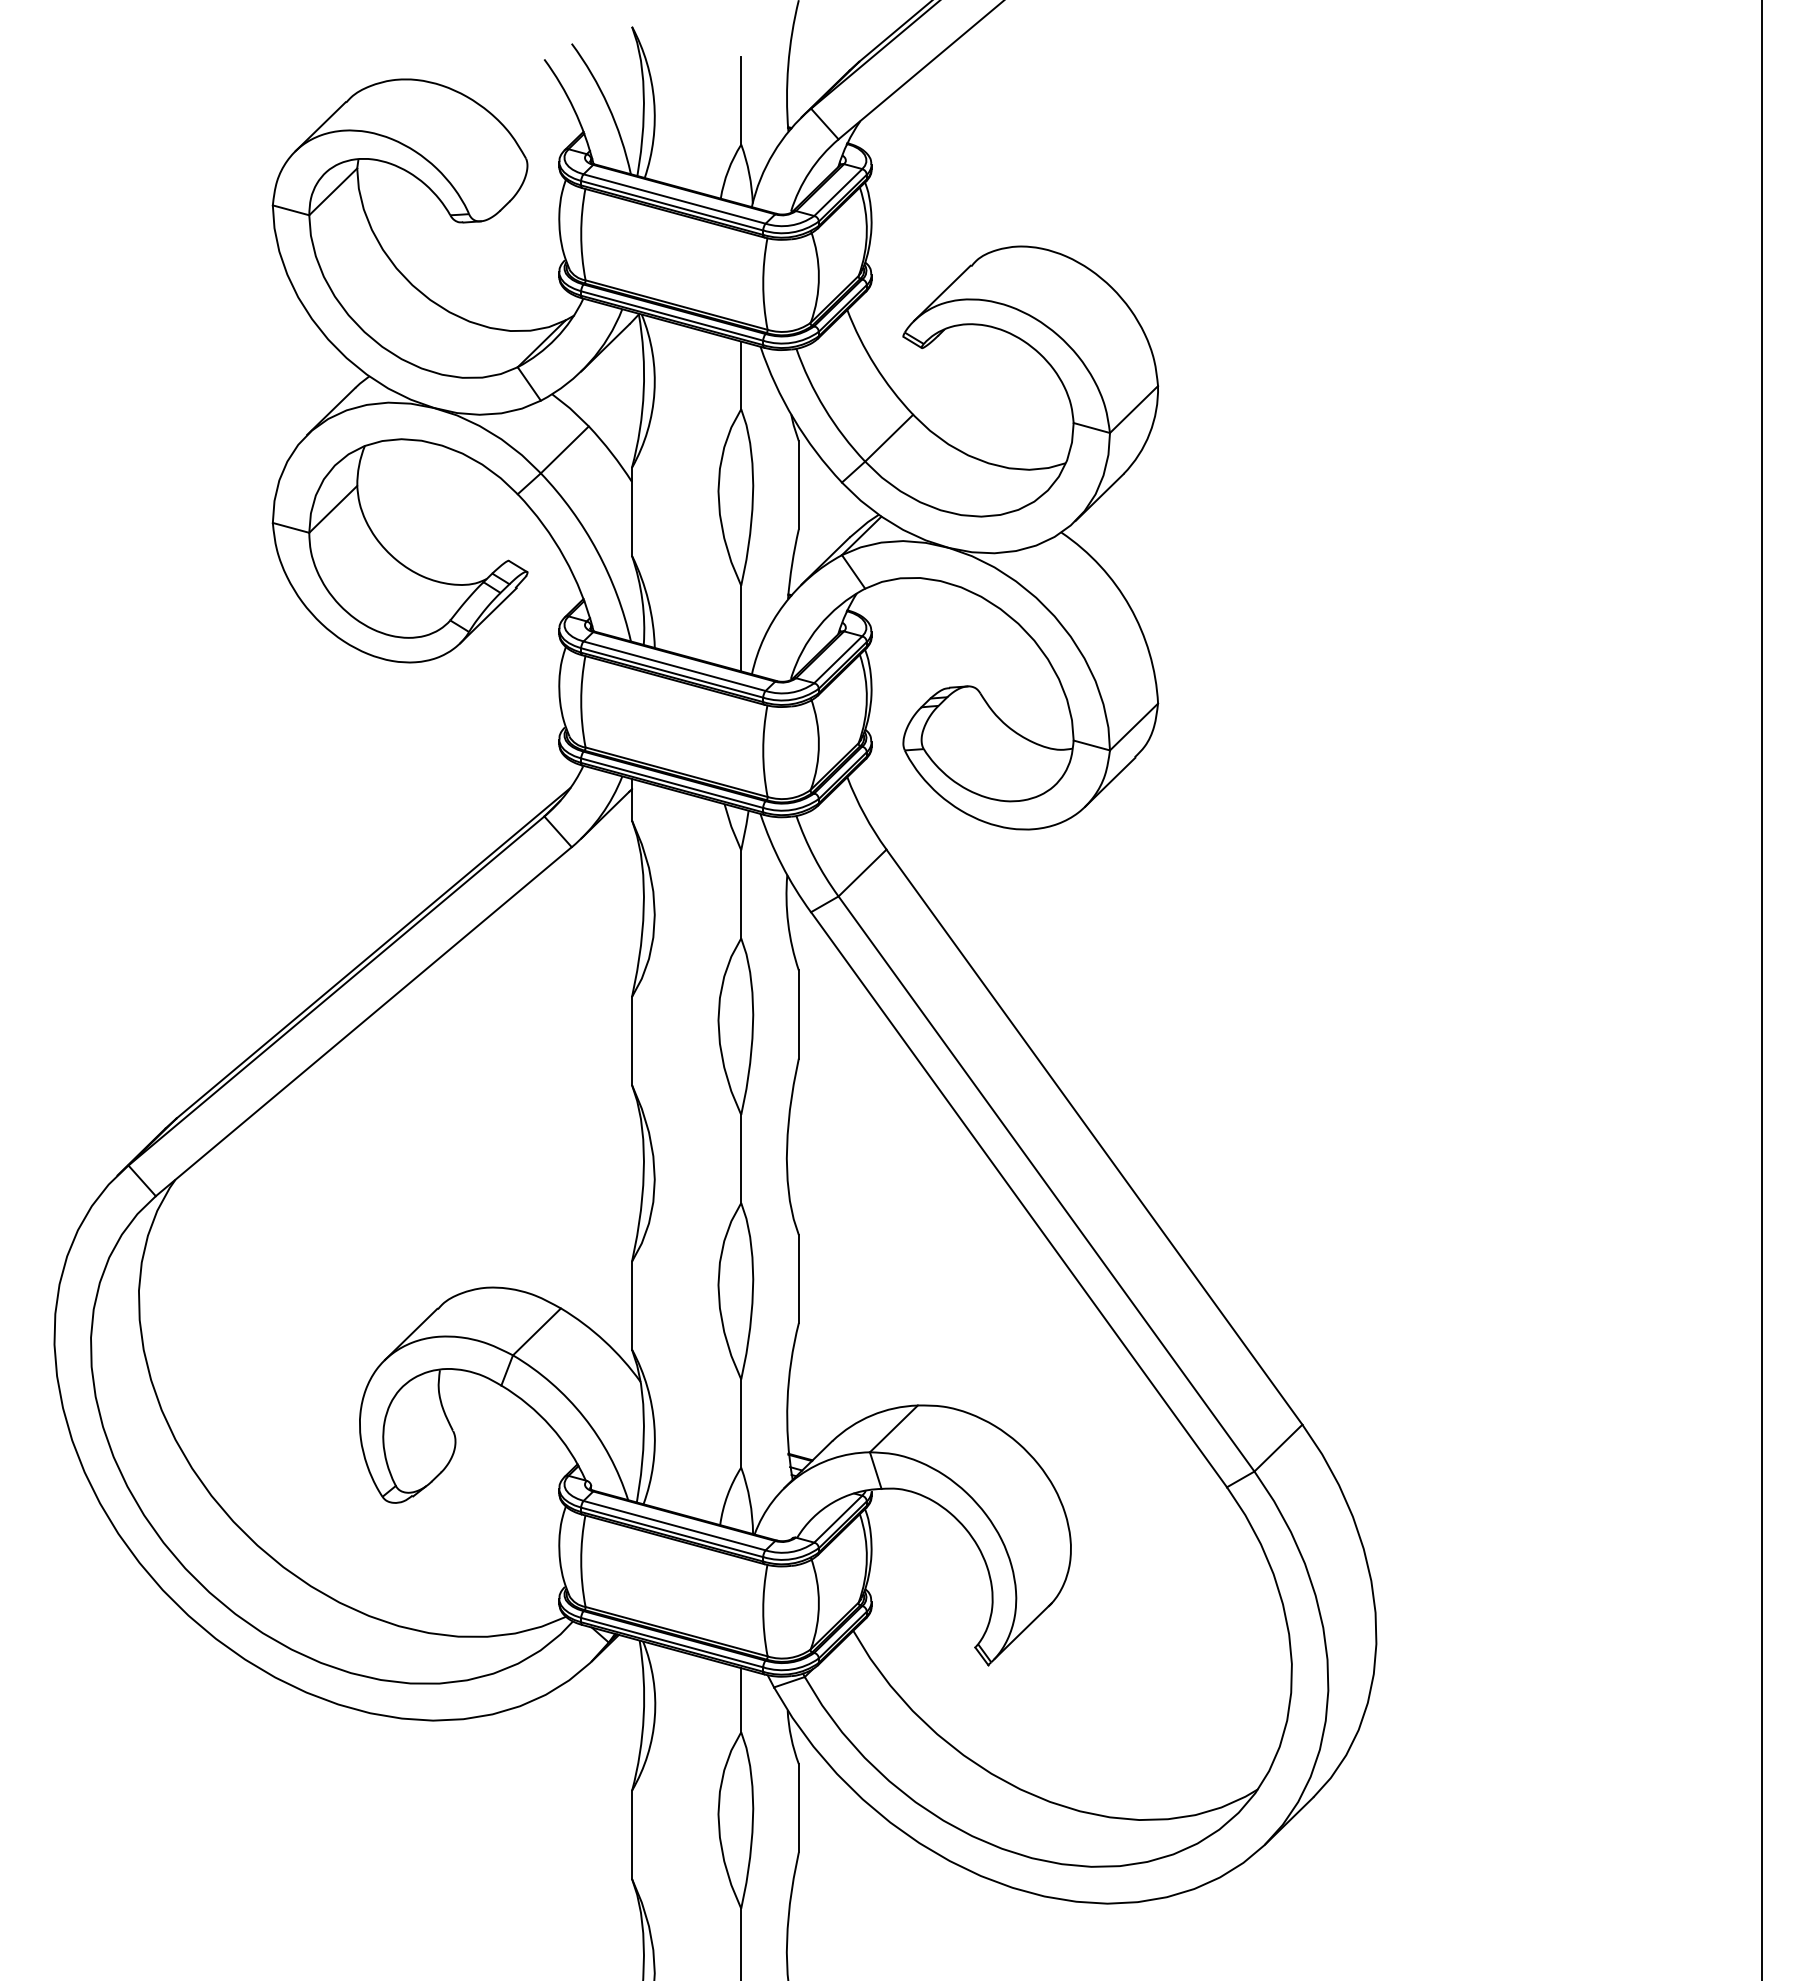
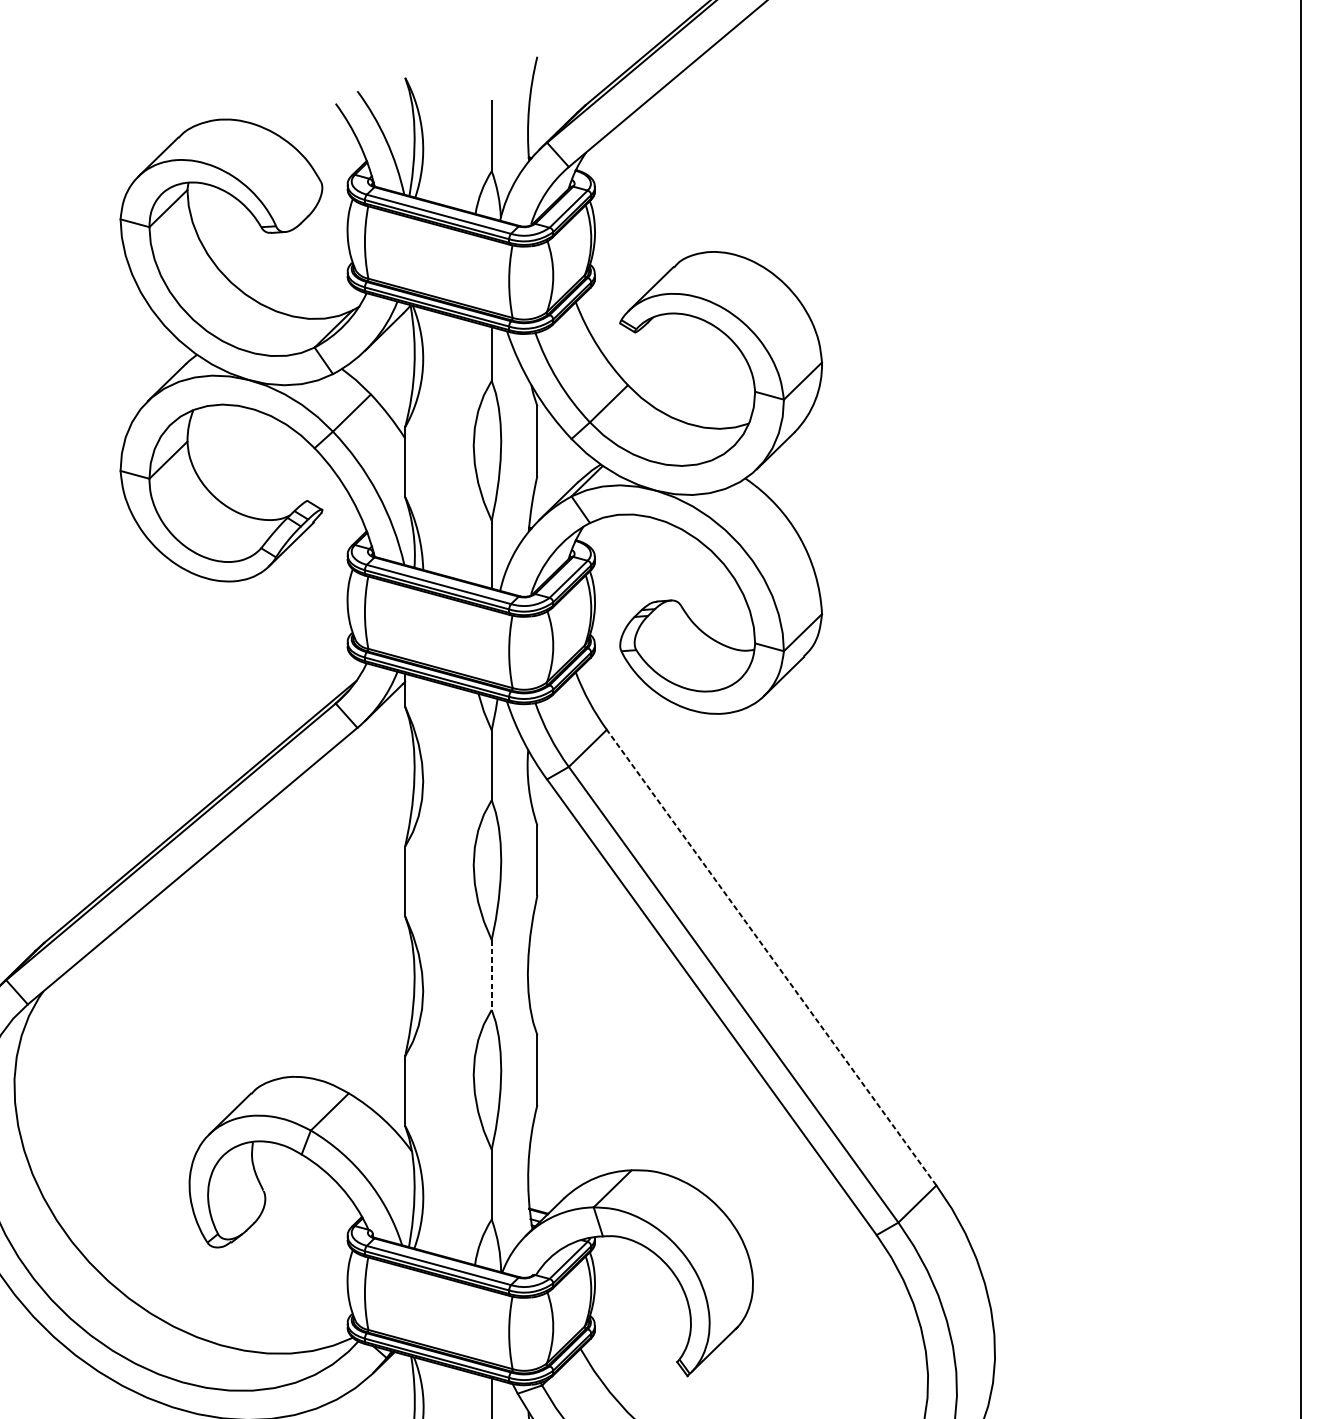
line: (1094, 1137) -> (771, 957), solid -> dashed
line: (741, 1159) -> (491, 975), solid -> dashed

